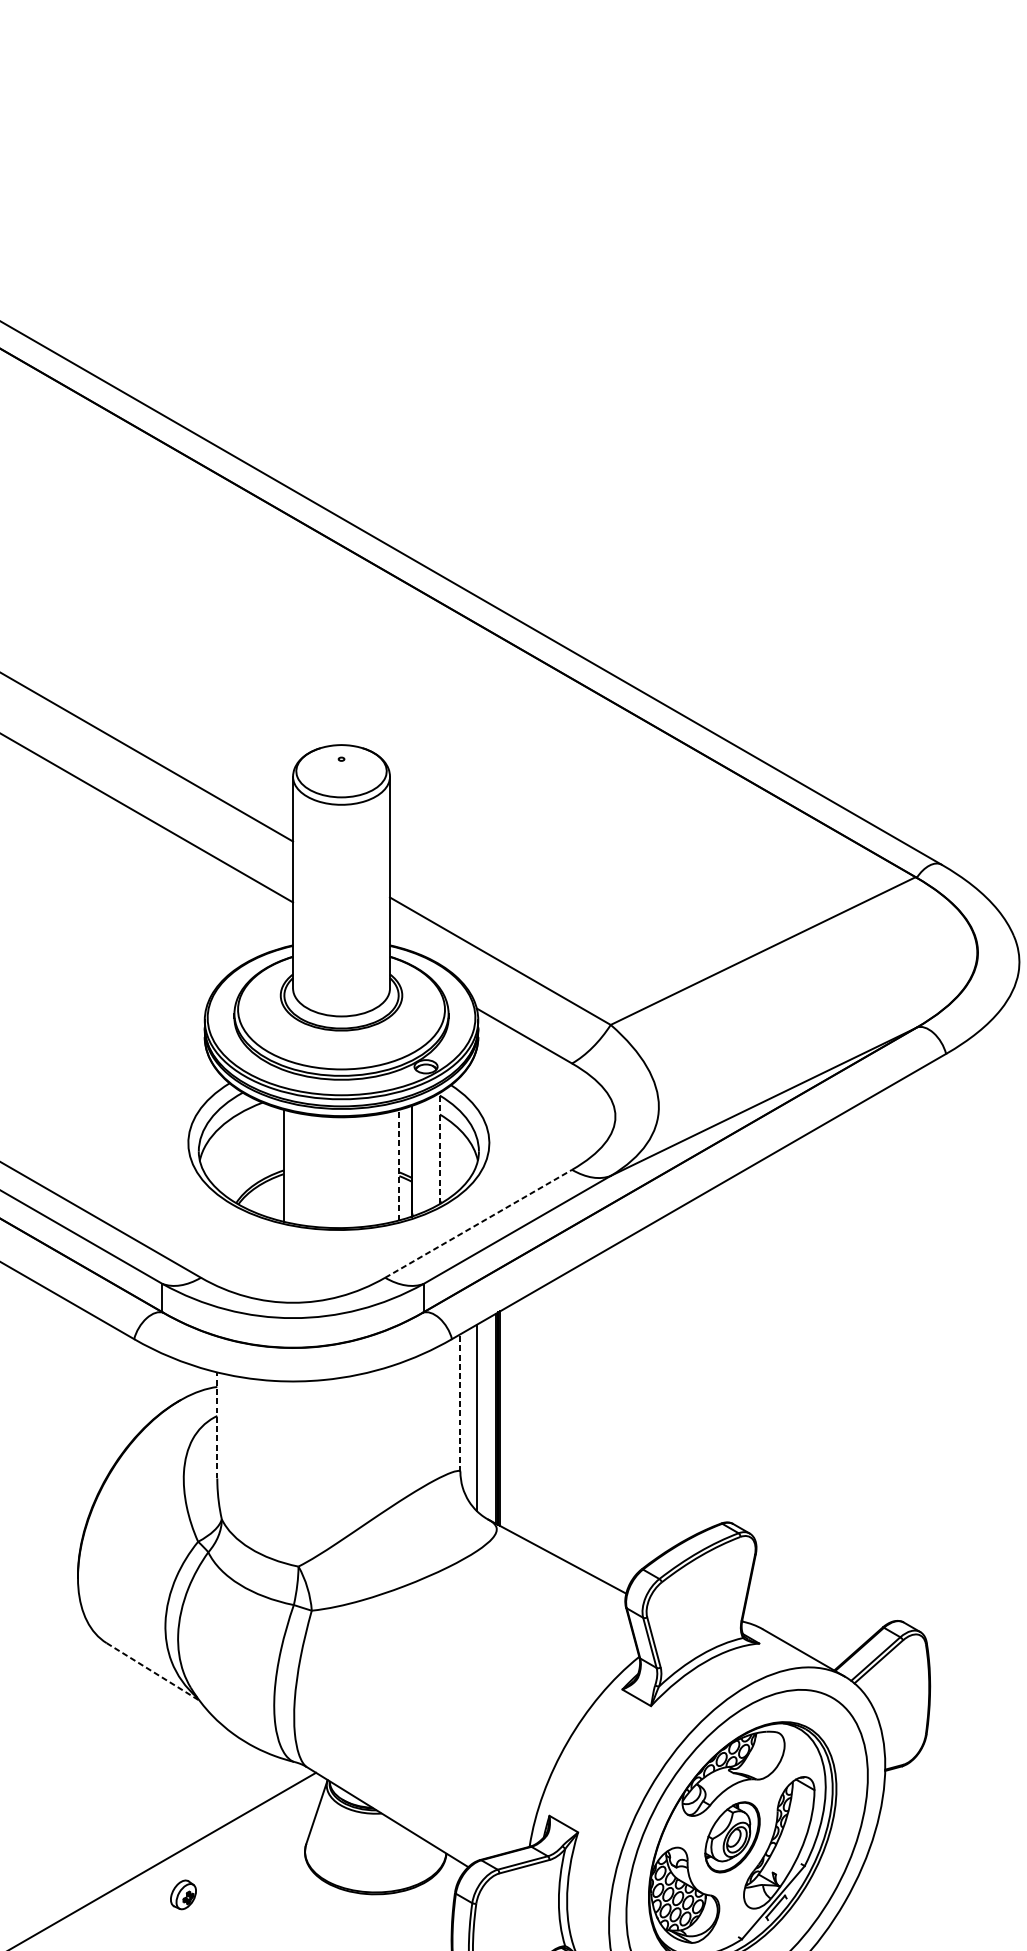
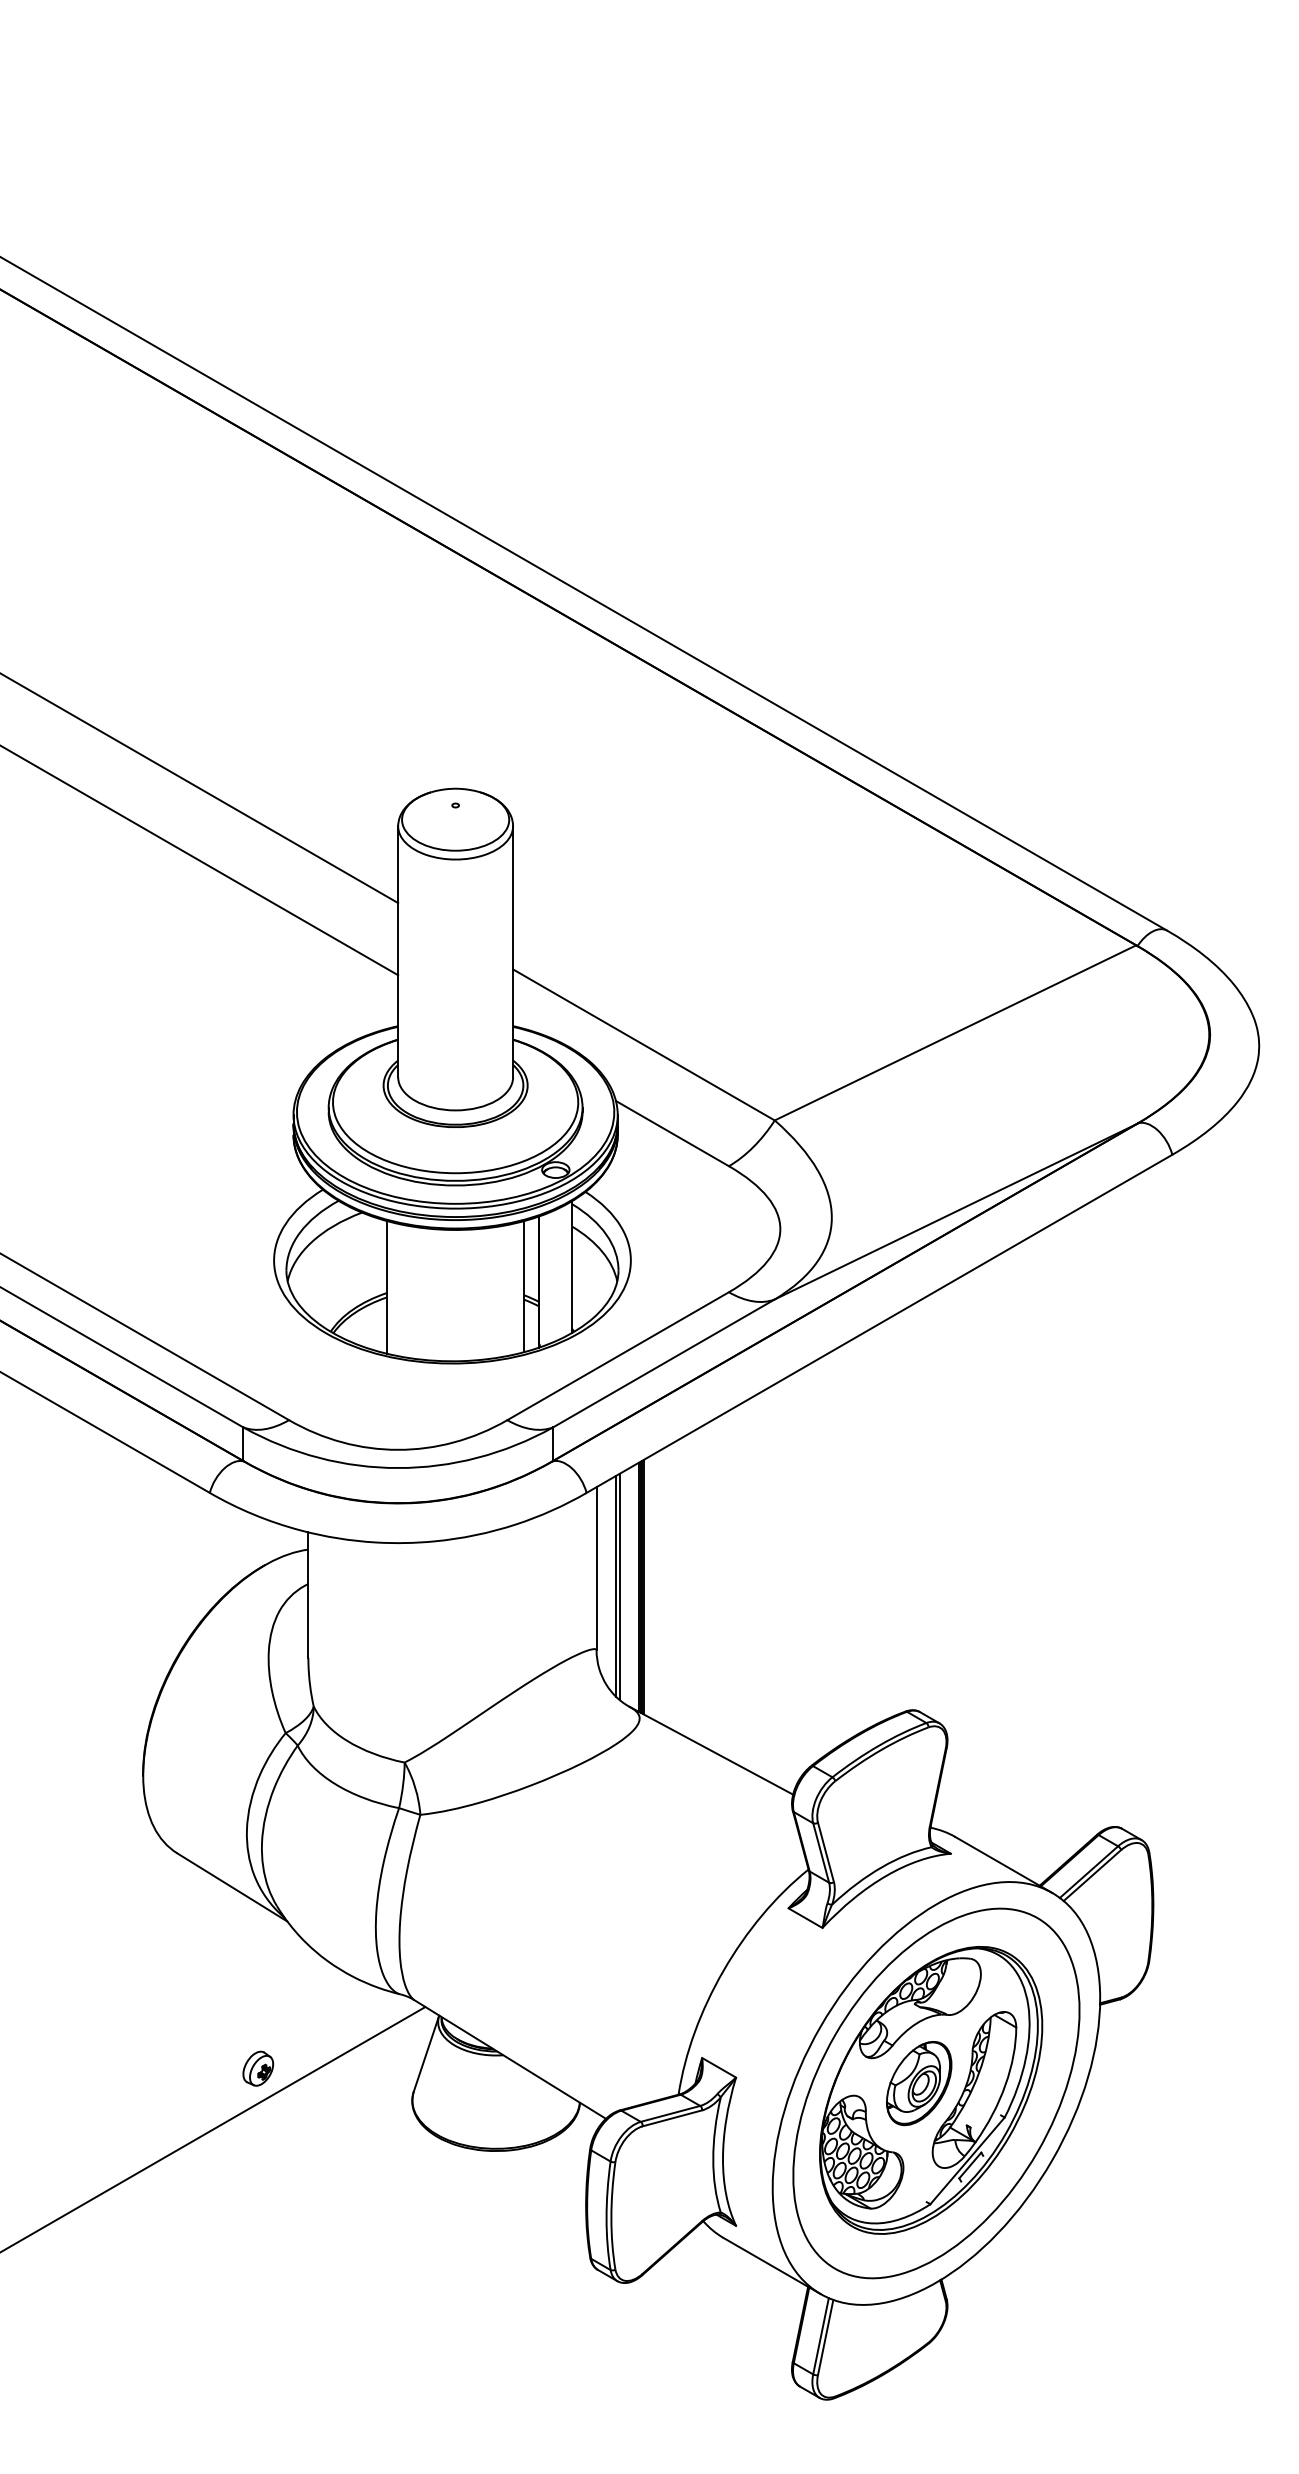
line: (440, 1148) -> (572, 1267), dashed -> solid
line: (399, 1164) -> (524, 1286), dashed -> solid
line: (478, 1224) -> (618, 1356), dashed -> solid
line: (460, 1402) -> (596, 1568), dashed -> solid
line: (479, 1418) -> (619, 1586), added
line: (217, 1425) -> (308, 1595), dashed -> solid
line: (153, 1672) -> (232, 1887), dashed -> solid
part: (183, 1894) -> (258, 2068), moved

